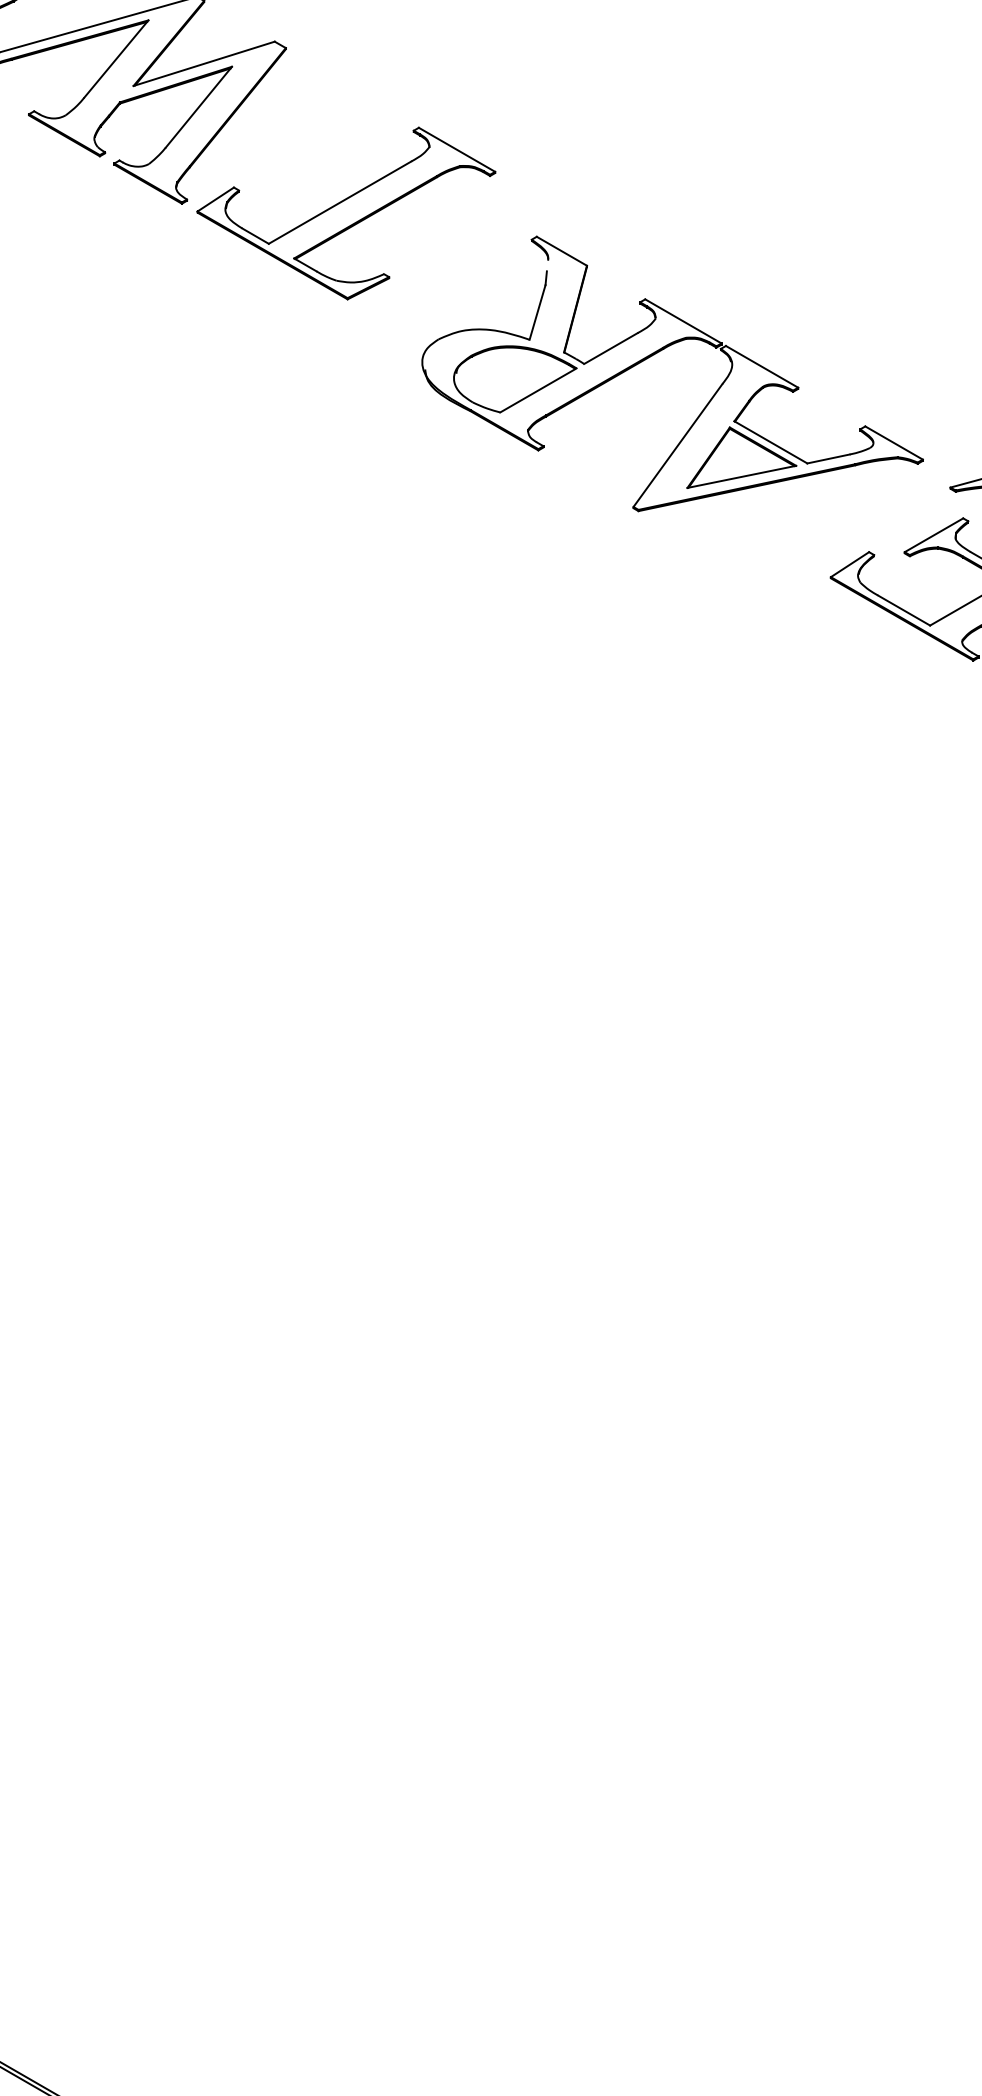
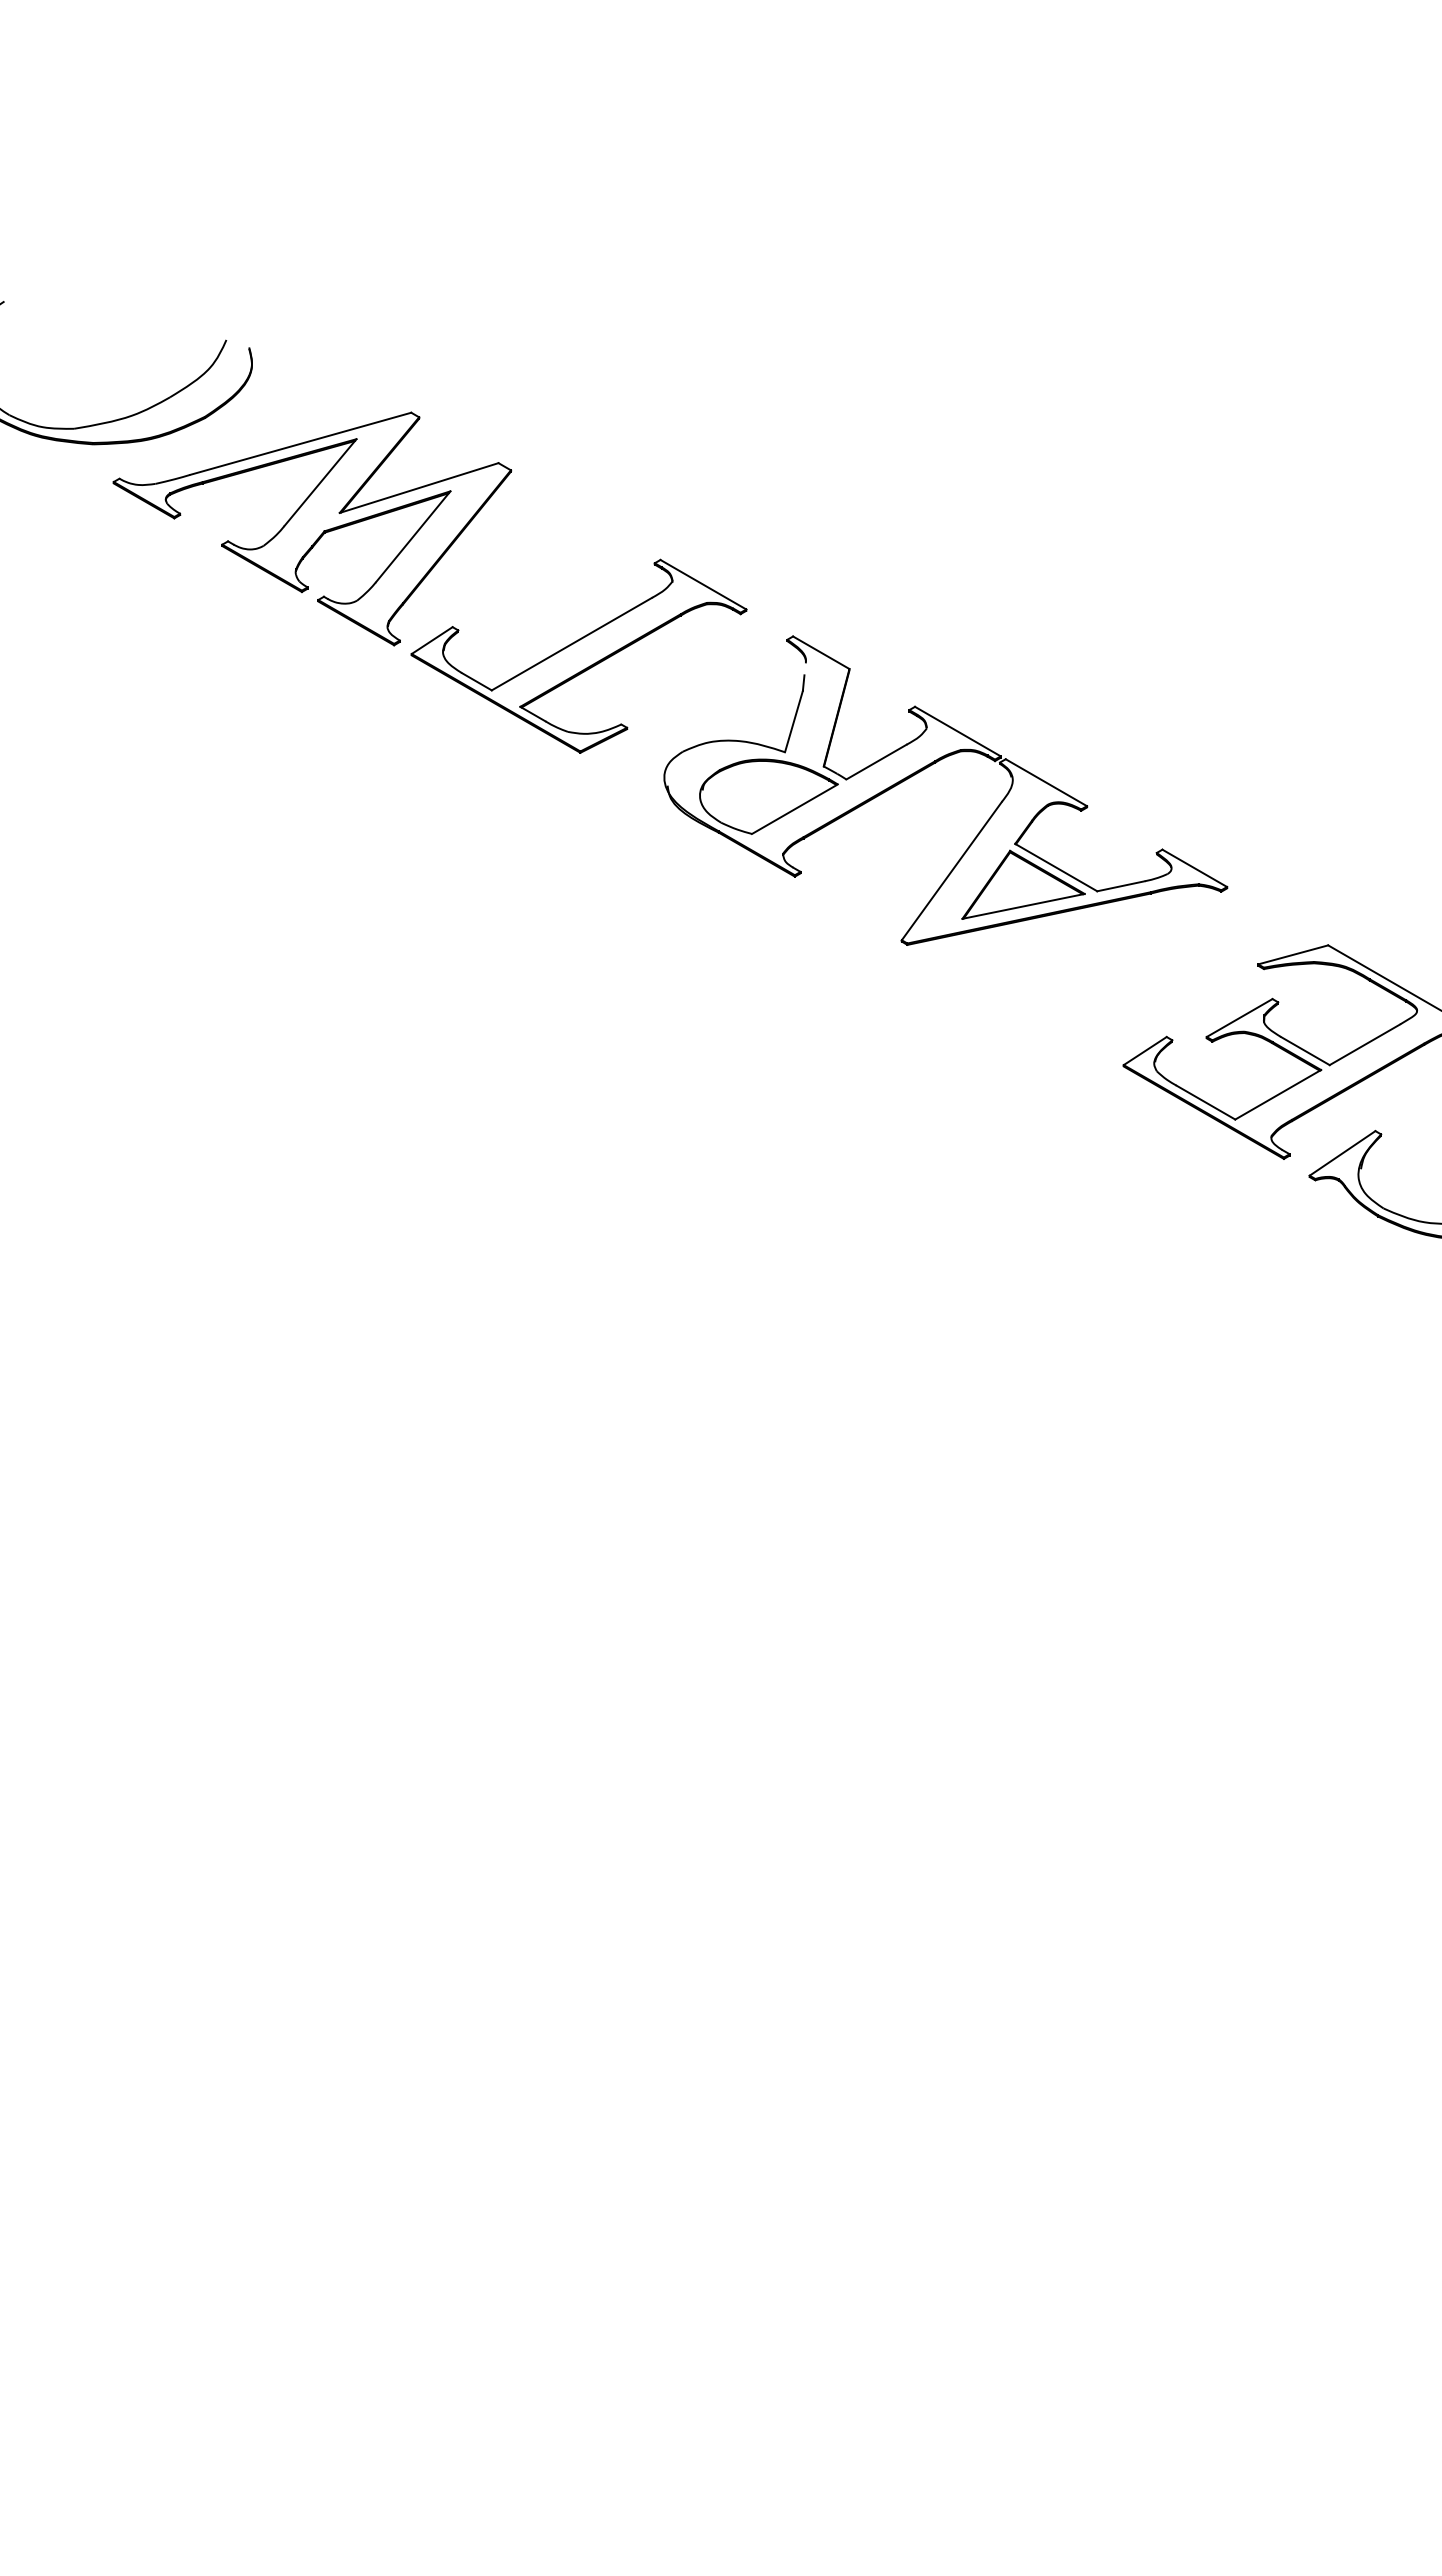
part: (660, 351) -> (932, 765), moved

